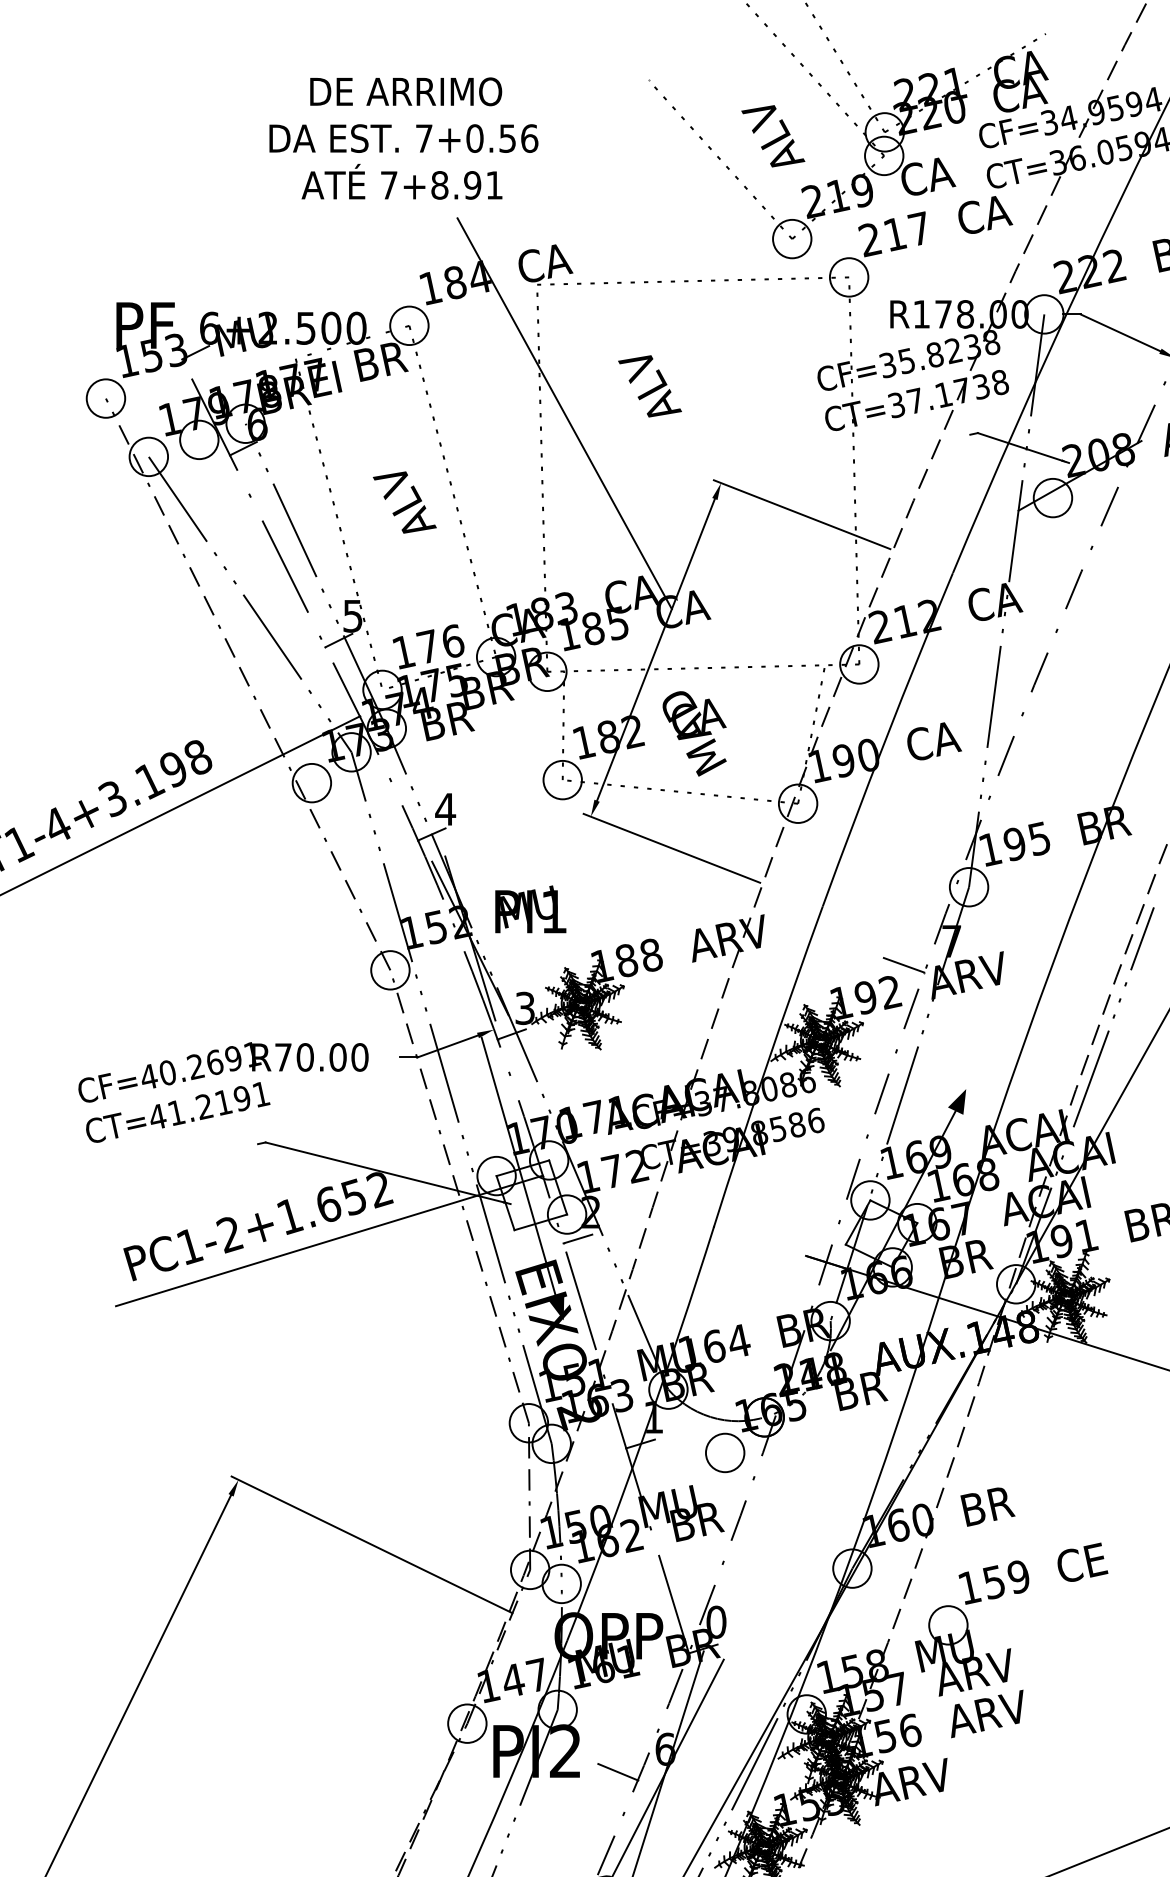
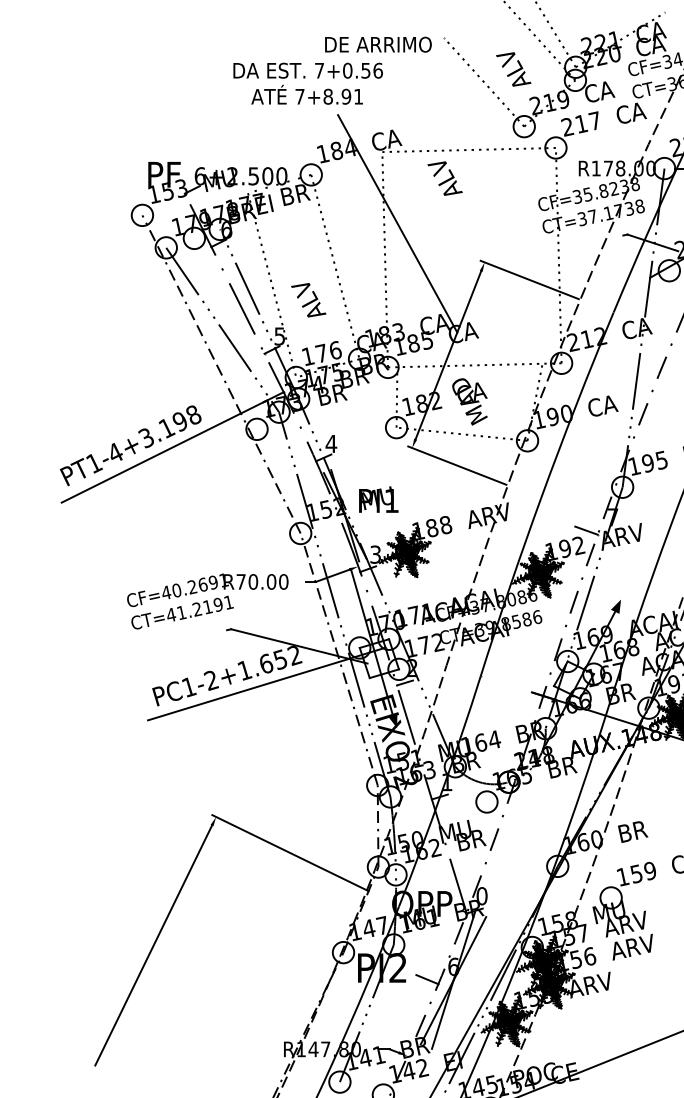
text: (406, 91) -> (378, 44), moved
text: (648, 386) -> (444, 178), moved
text: (404, 503) -> (308, 300), moved

